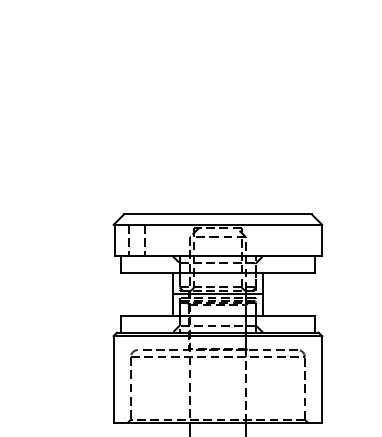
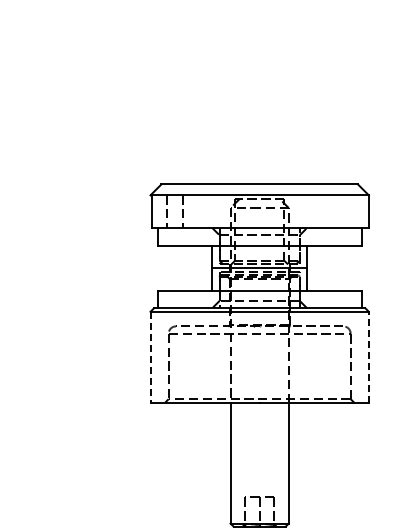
line: (321, 378) -> (368, 356), solid -> dashed
line: (113, 379) -> (150, 357), solid -> dashed

